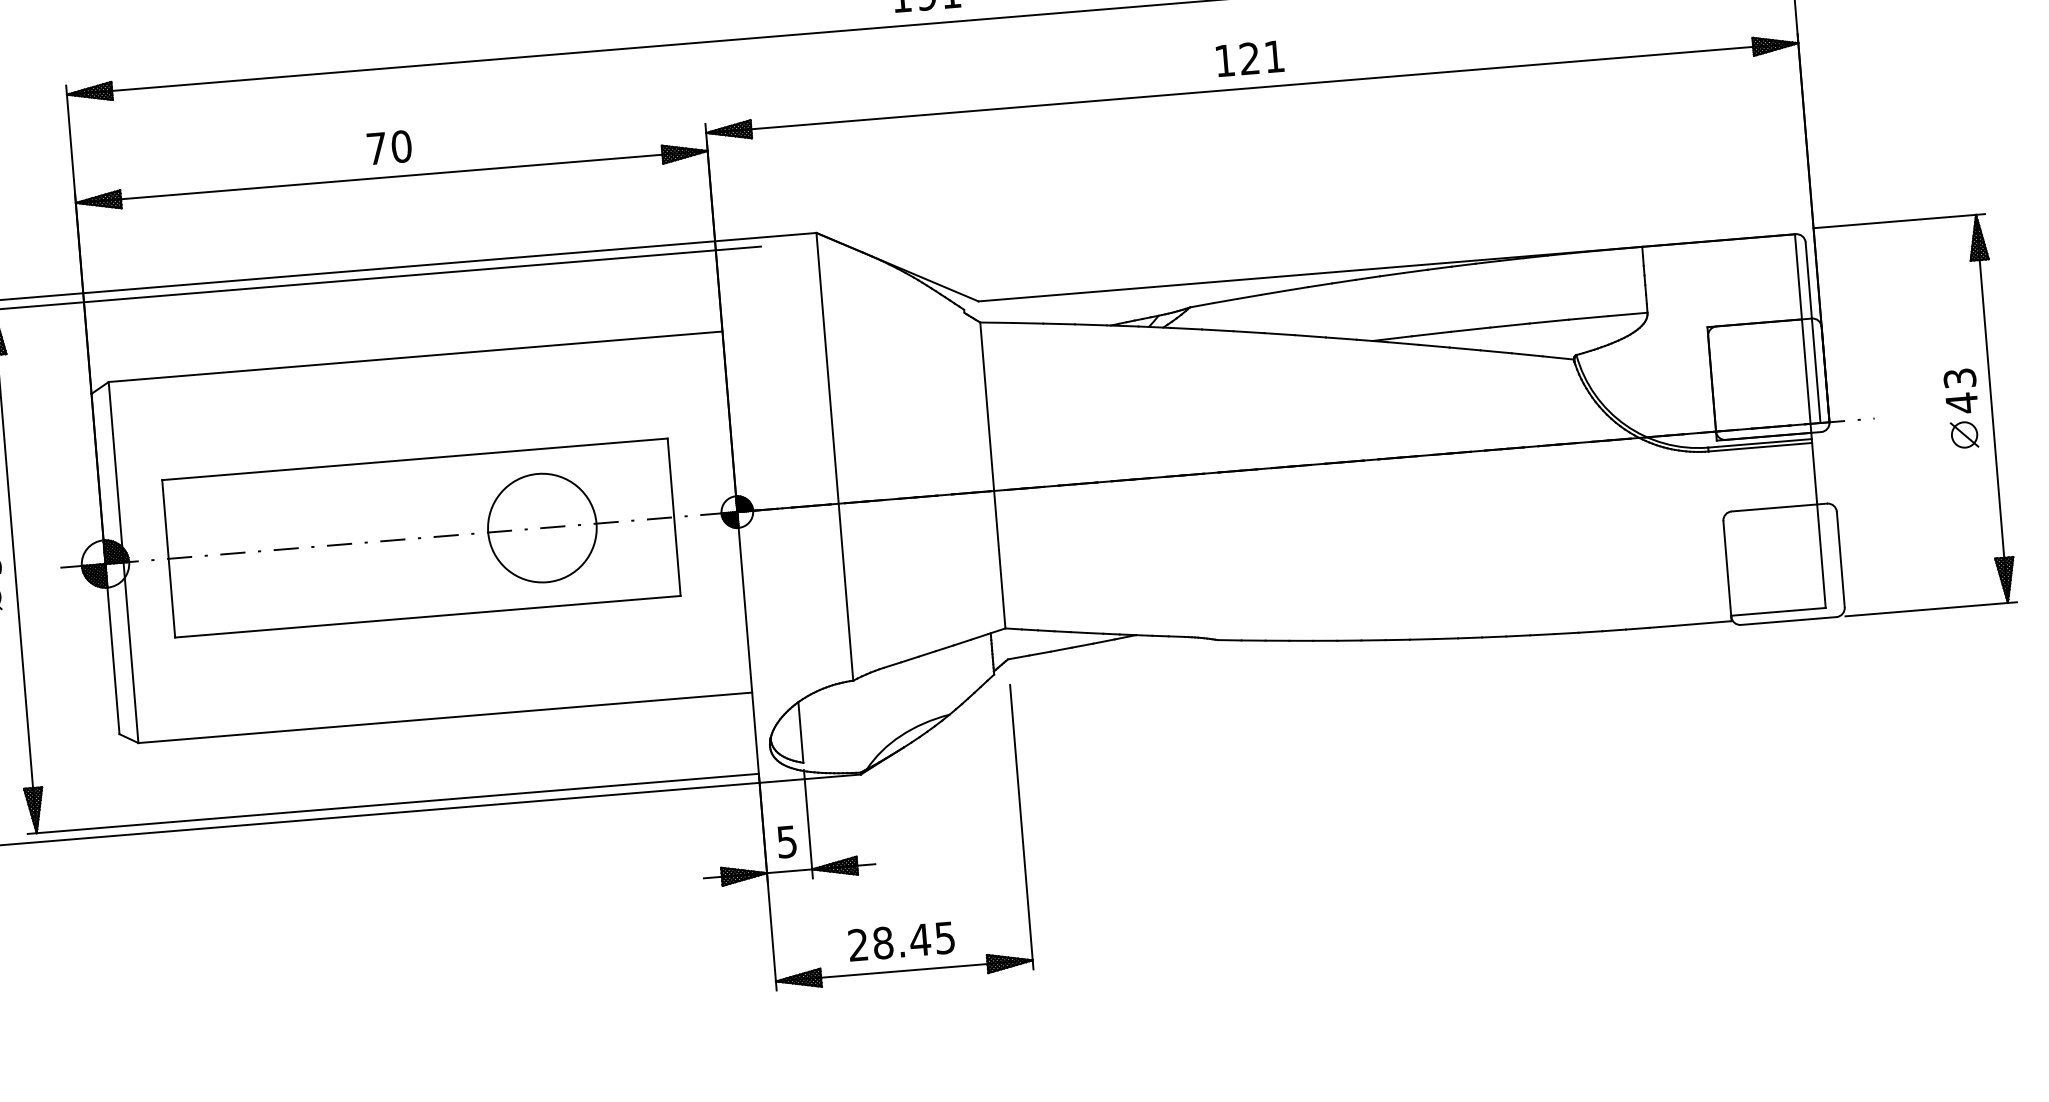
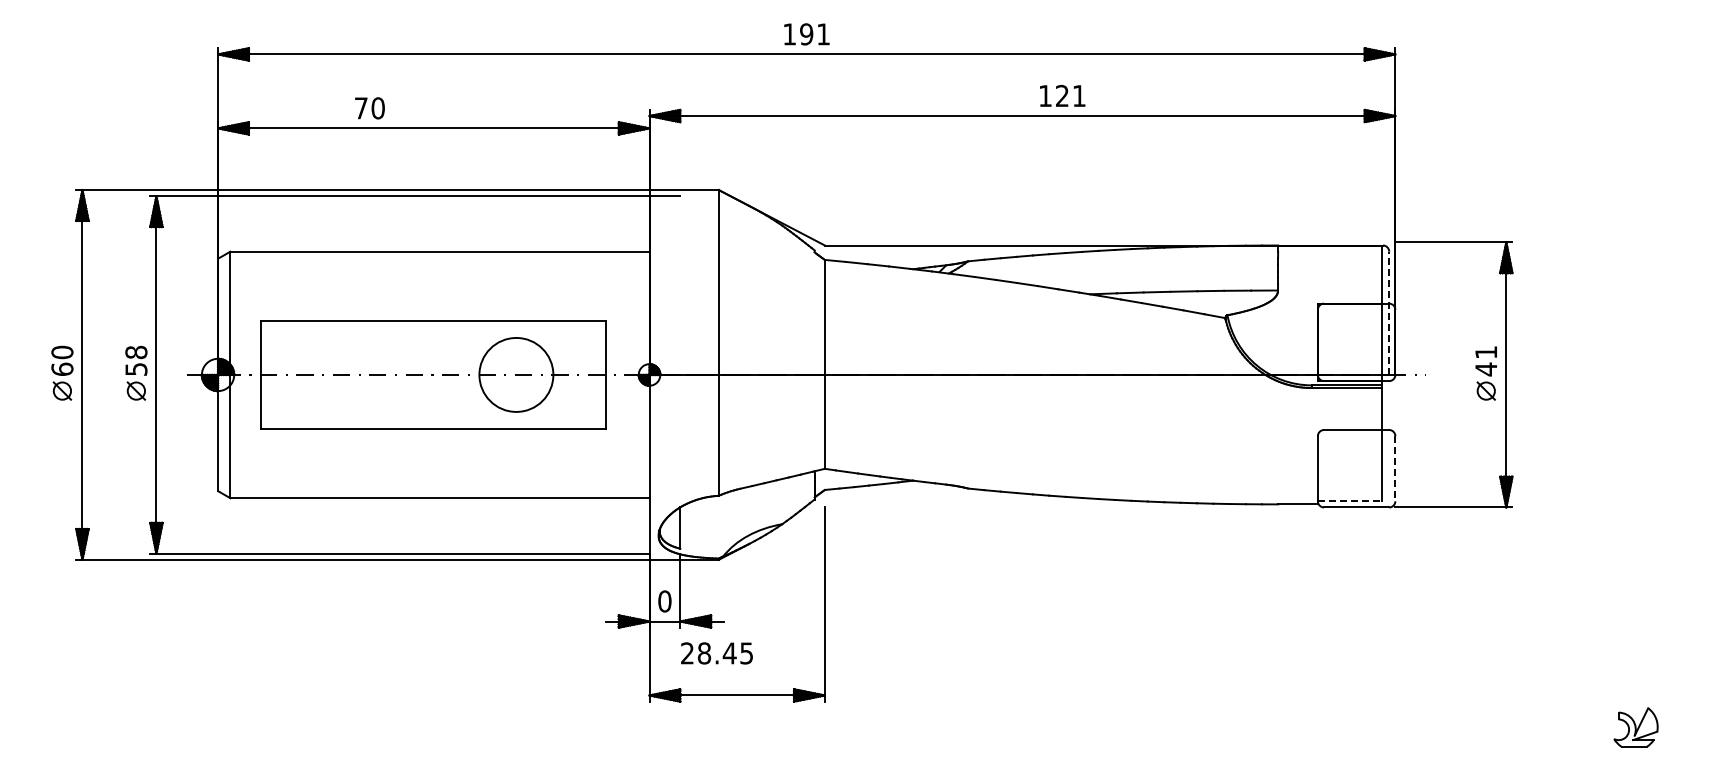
text: (1249, 57) -> (1062, 95), moved
text: (388, 147) -> (369, 108), moved
line: (1813, 333) -> (1389, 313), solid -> dashed
text: (1960, 378) -> (1486, 352), 43 -> 41
line: (1840, 559) -> (1395, 468), solid -> dashed
line: (1778, 611) -> (1350, 500), solid -> dashed
text: (786, 842) -> (664, 601), 5 -> 0
text: (900, 941) -> (716, 653), moved

